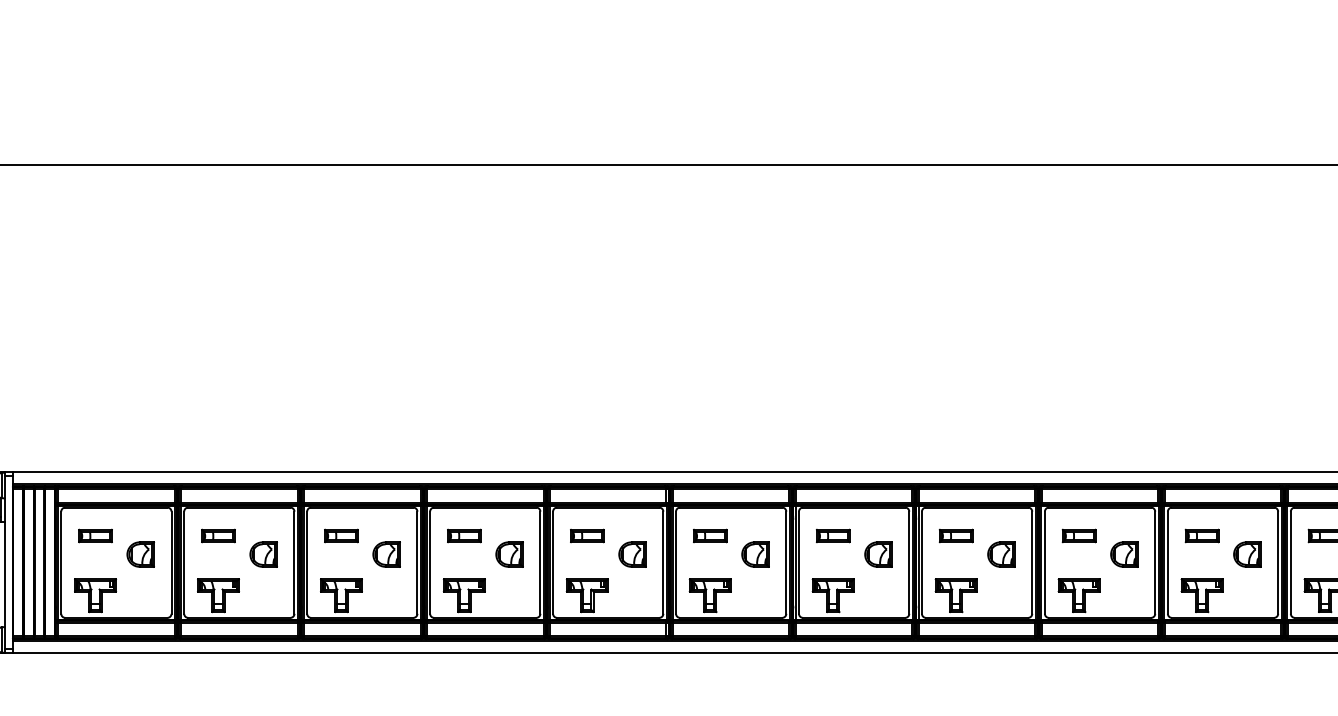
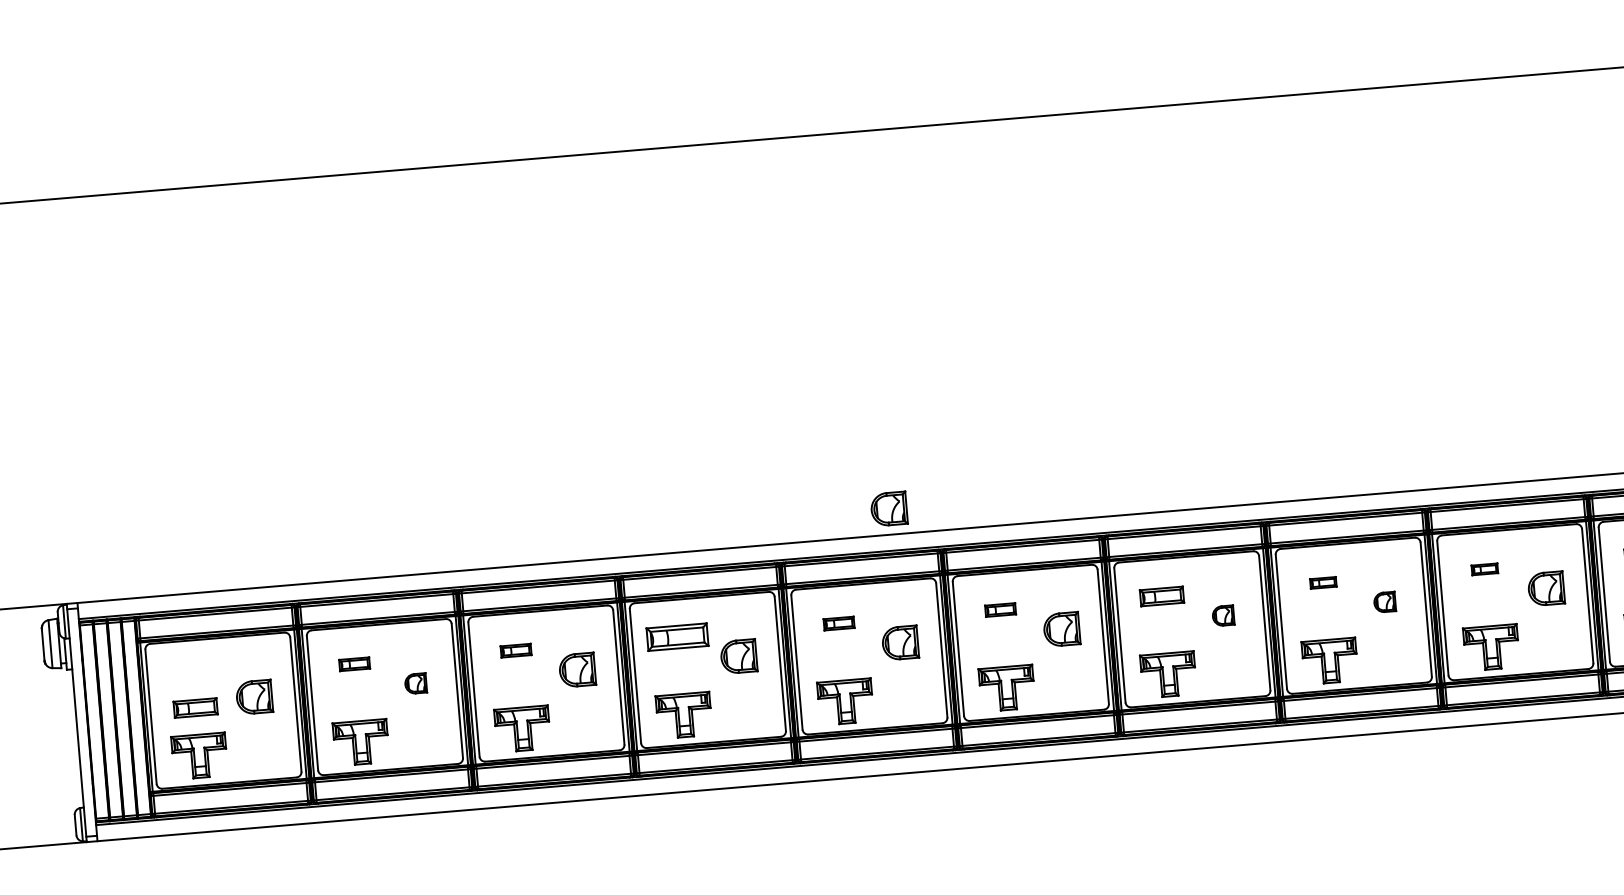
part: (632, 452) -> (889, 508), added
part: (95, 535) -> (195, 707), moved
part: (218, 535) -> (354, 663), size x0.7
part: (341, 535) -> (516, 650), size x0.7
part: (464, 535) -> (677, 636), size x1.4
part: (587, 535) -> (839, 622), size x0.7
part: (710, 535) -> (1000, 609), size x0.7
part: (955, 535) -> (1322, 582), size x0.6
part: (1078, 535) -> (1483, 568), size x0.6
part: (263, 554) -> (415, 683), size x0.6
part: (878, 554) -> (1223, 615), size x0.6
part: (1001, 554) -> (1384, 602), size x0.6

